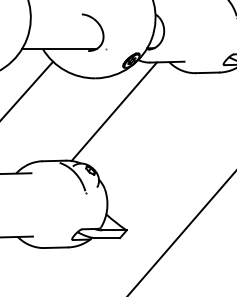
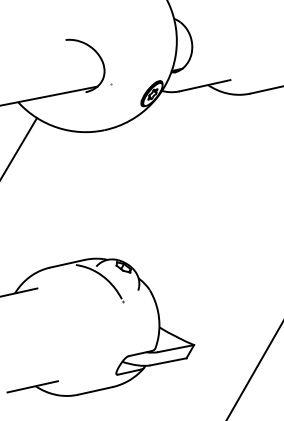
line: (114, 111) -> (141, 173), removed

